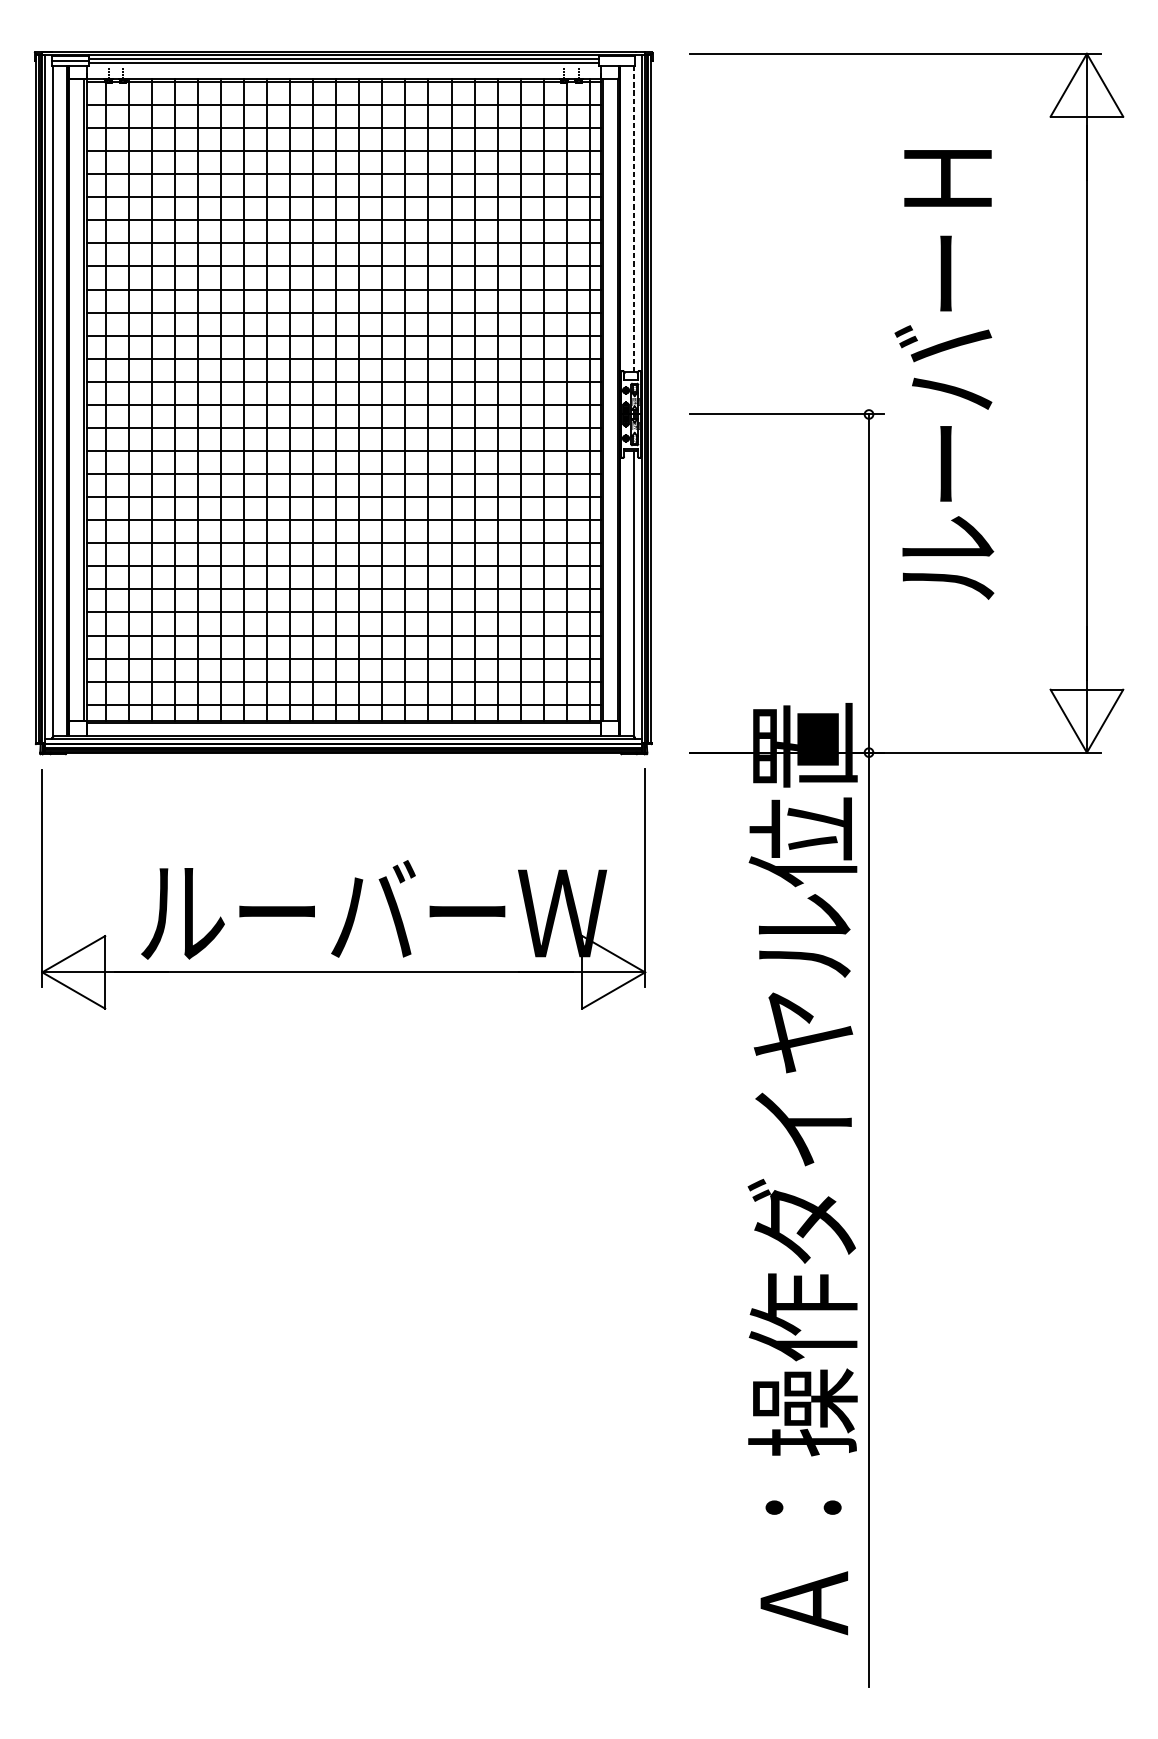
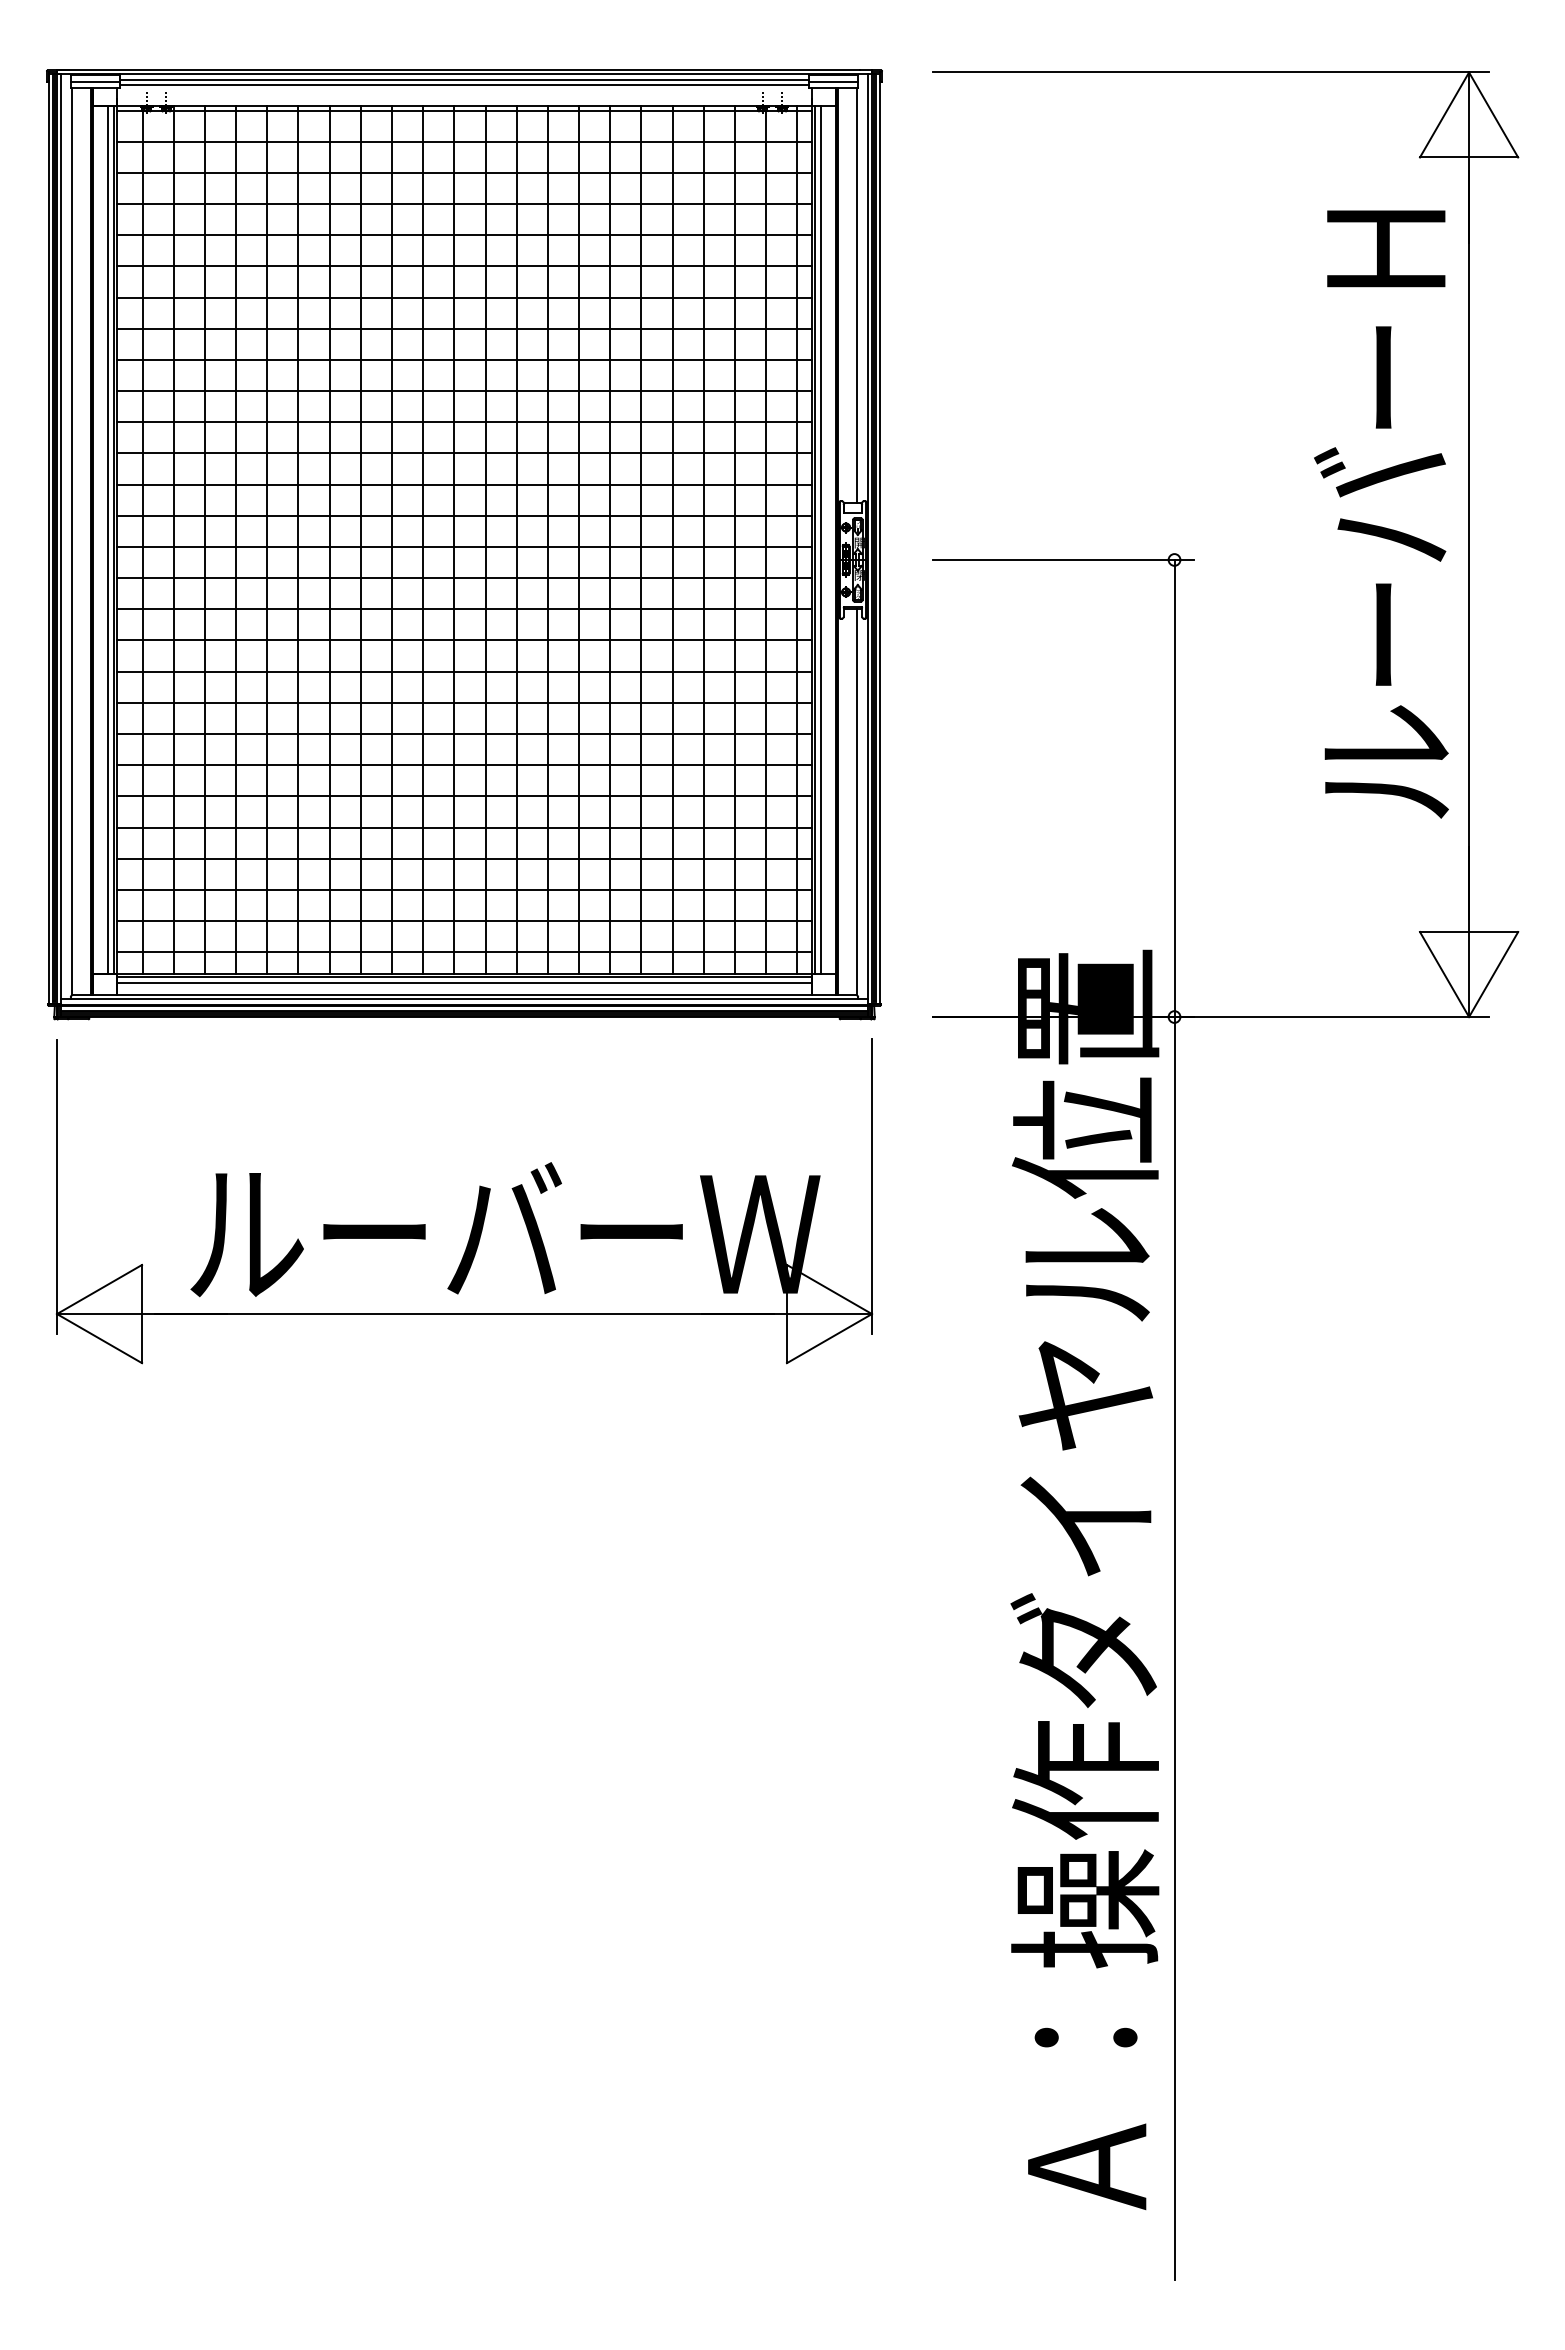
line: (616, 61) -> (833, 82), added
line: (634, 218) -> (857, 295), dashed -> solid
text: (944, 374) -> (1381, 514), moved
line: (79, 399) -> (107, 539), added
line: (607, 399) -> (821, 539), added
line: (343, 727) -> (464, 983), added

